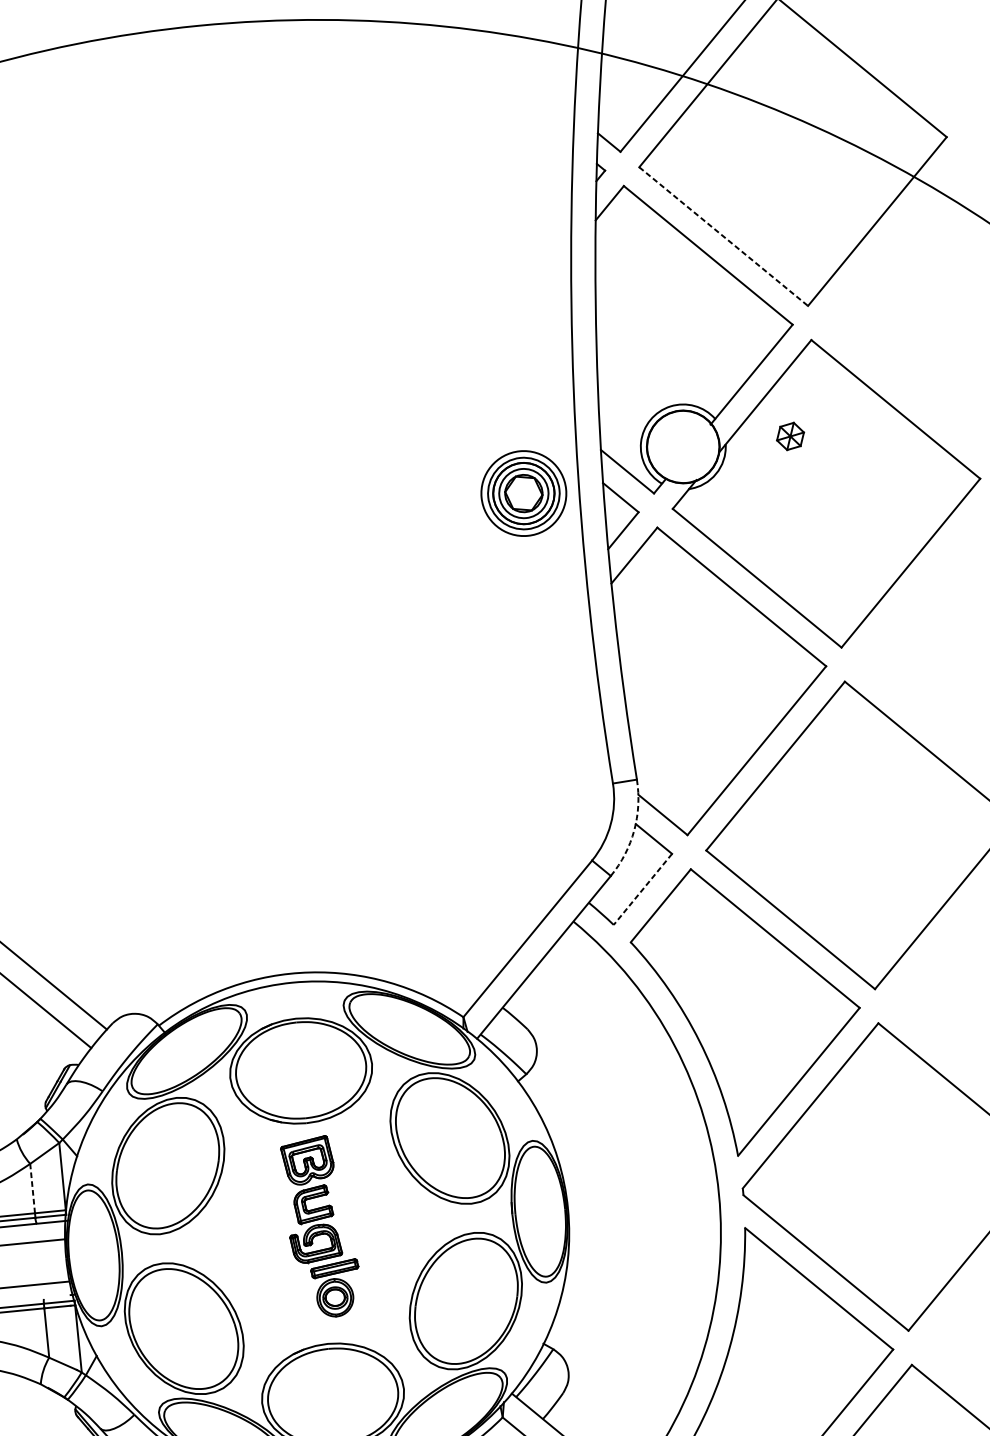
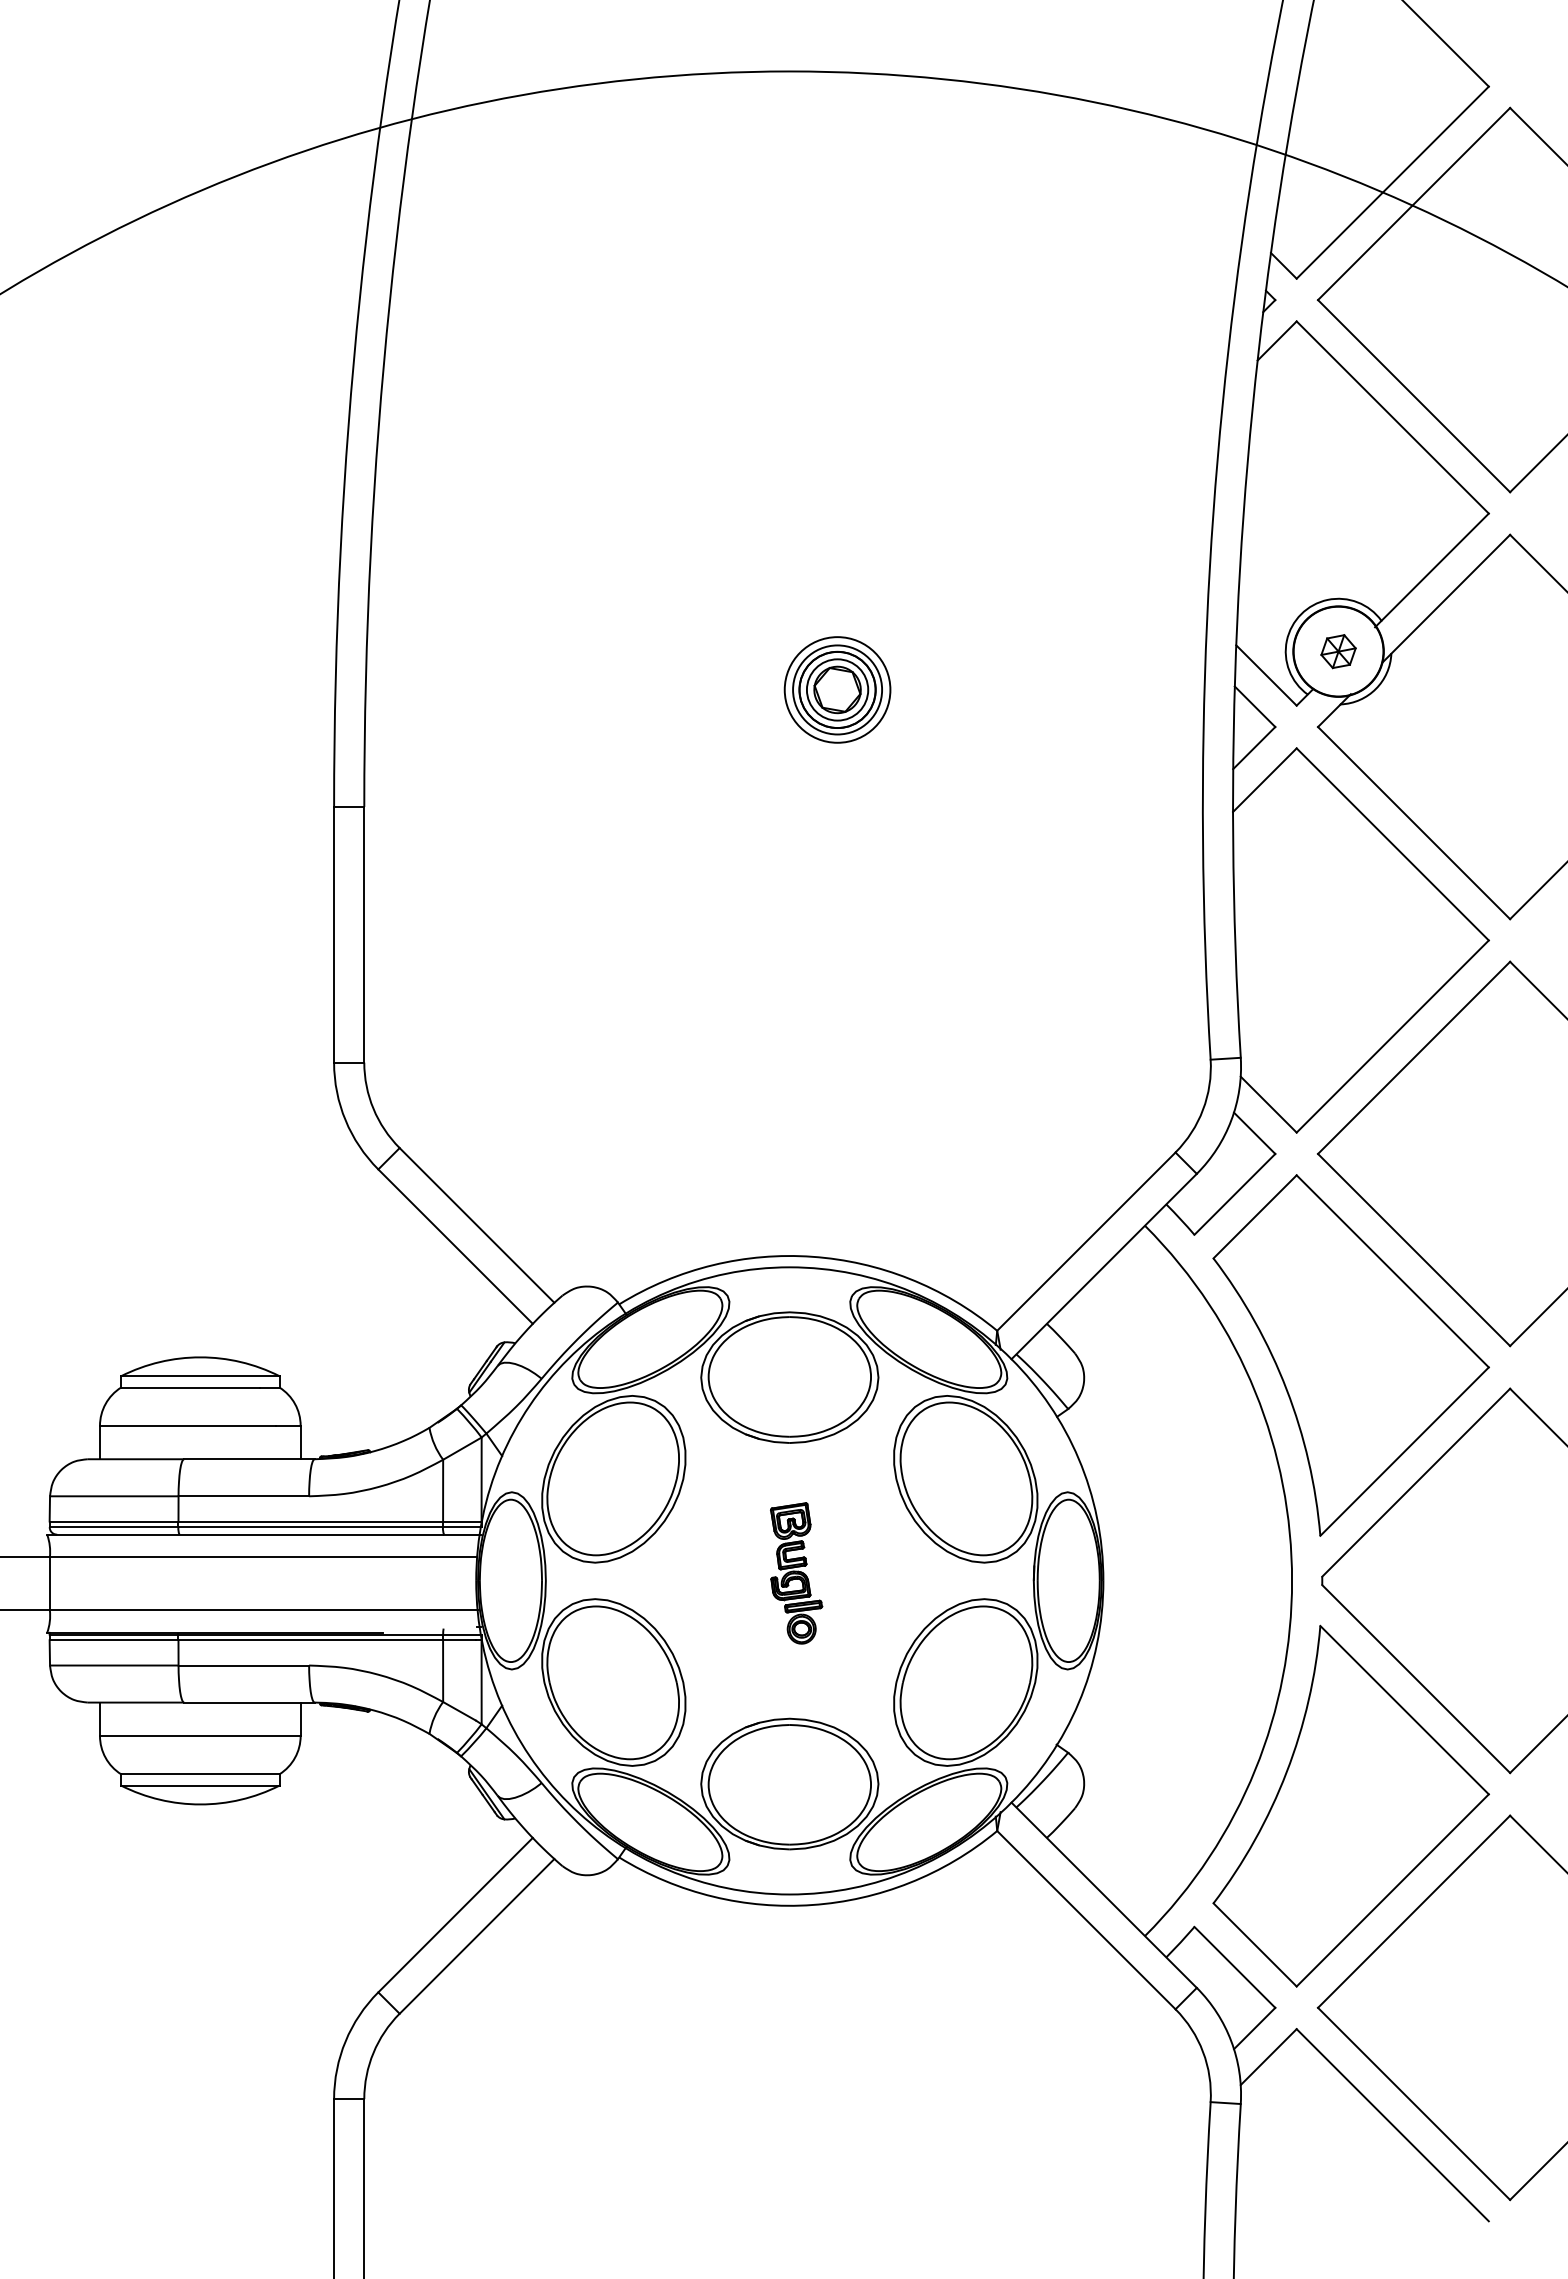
line: (724, 236) -> (1414, 396), dashed -> solid
part: (790, 436) -> (1338, 651), moved
part: (523, 493) -> (837, 689), moved
arc: (634, 830) -> (1231, 1120), dashed -> solid
line: (642, 889) -> (1234, 1194), dashed -> solid
line: (32, 1188) -> (443, 1490), dashed -> solid
part: (321, 1227) -> (796, 1573), size x0.62

